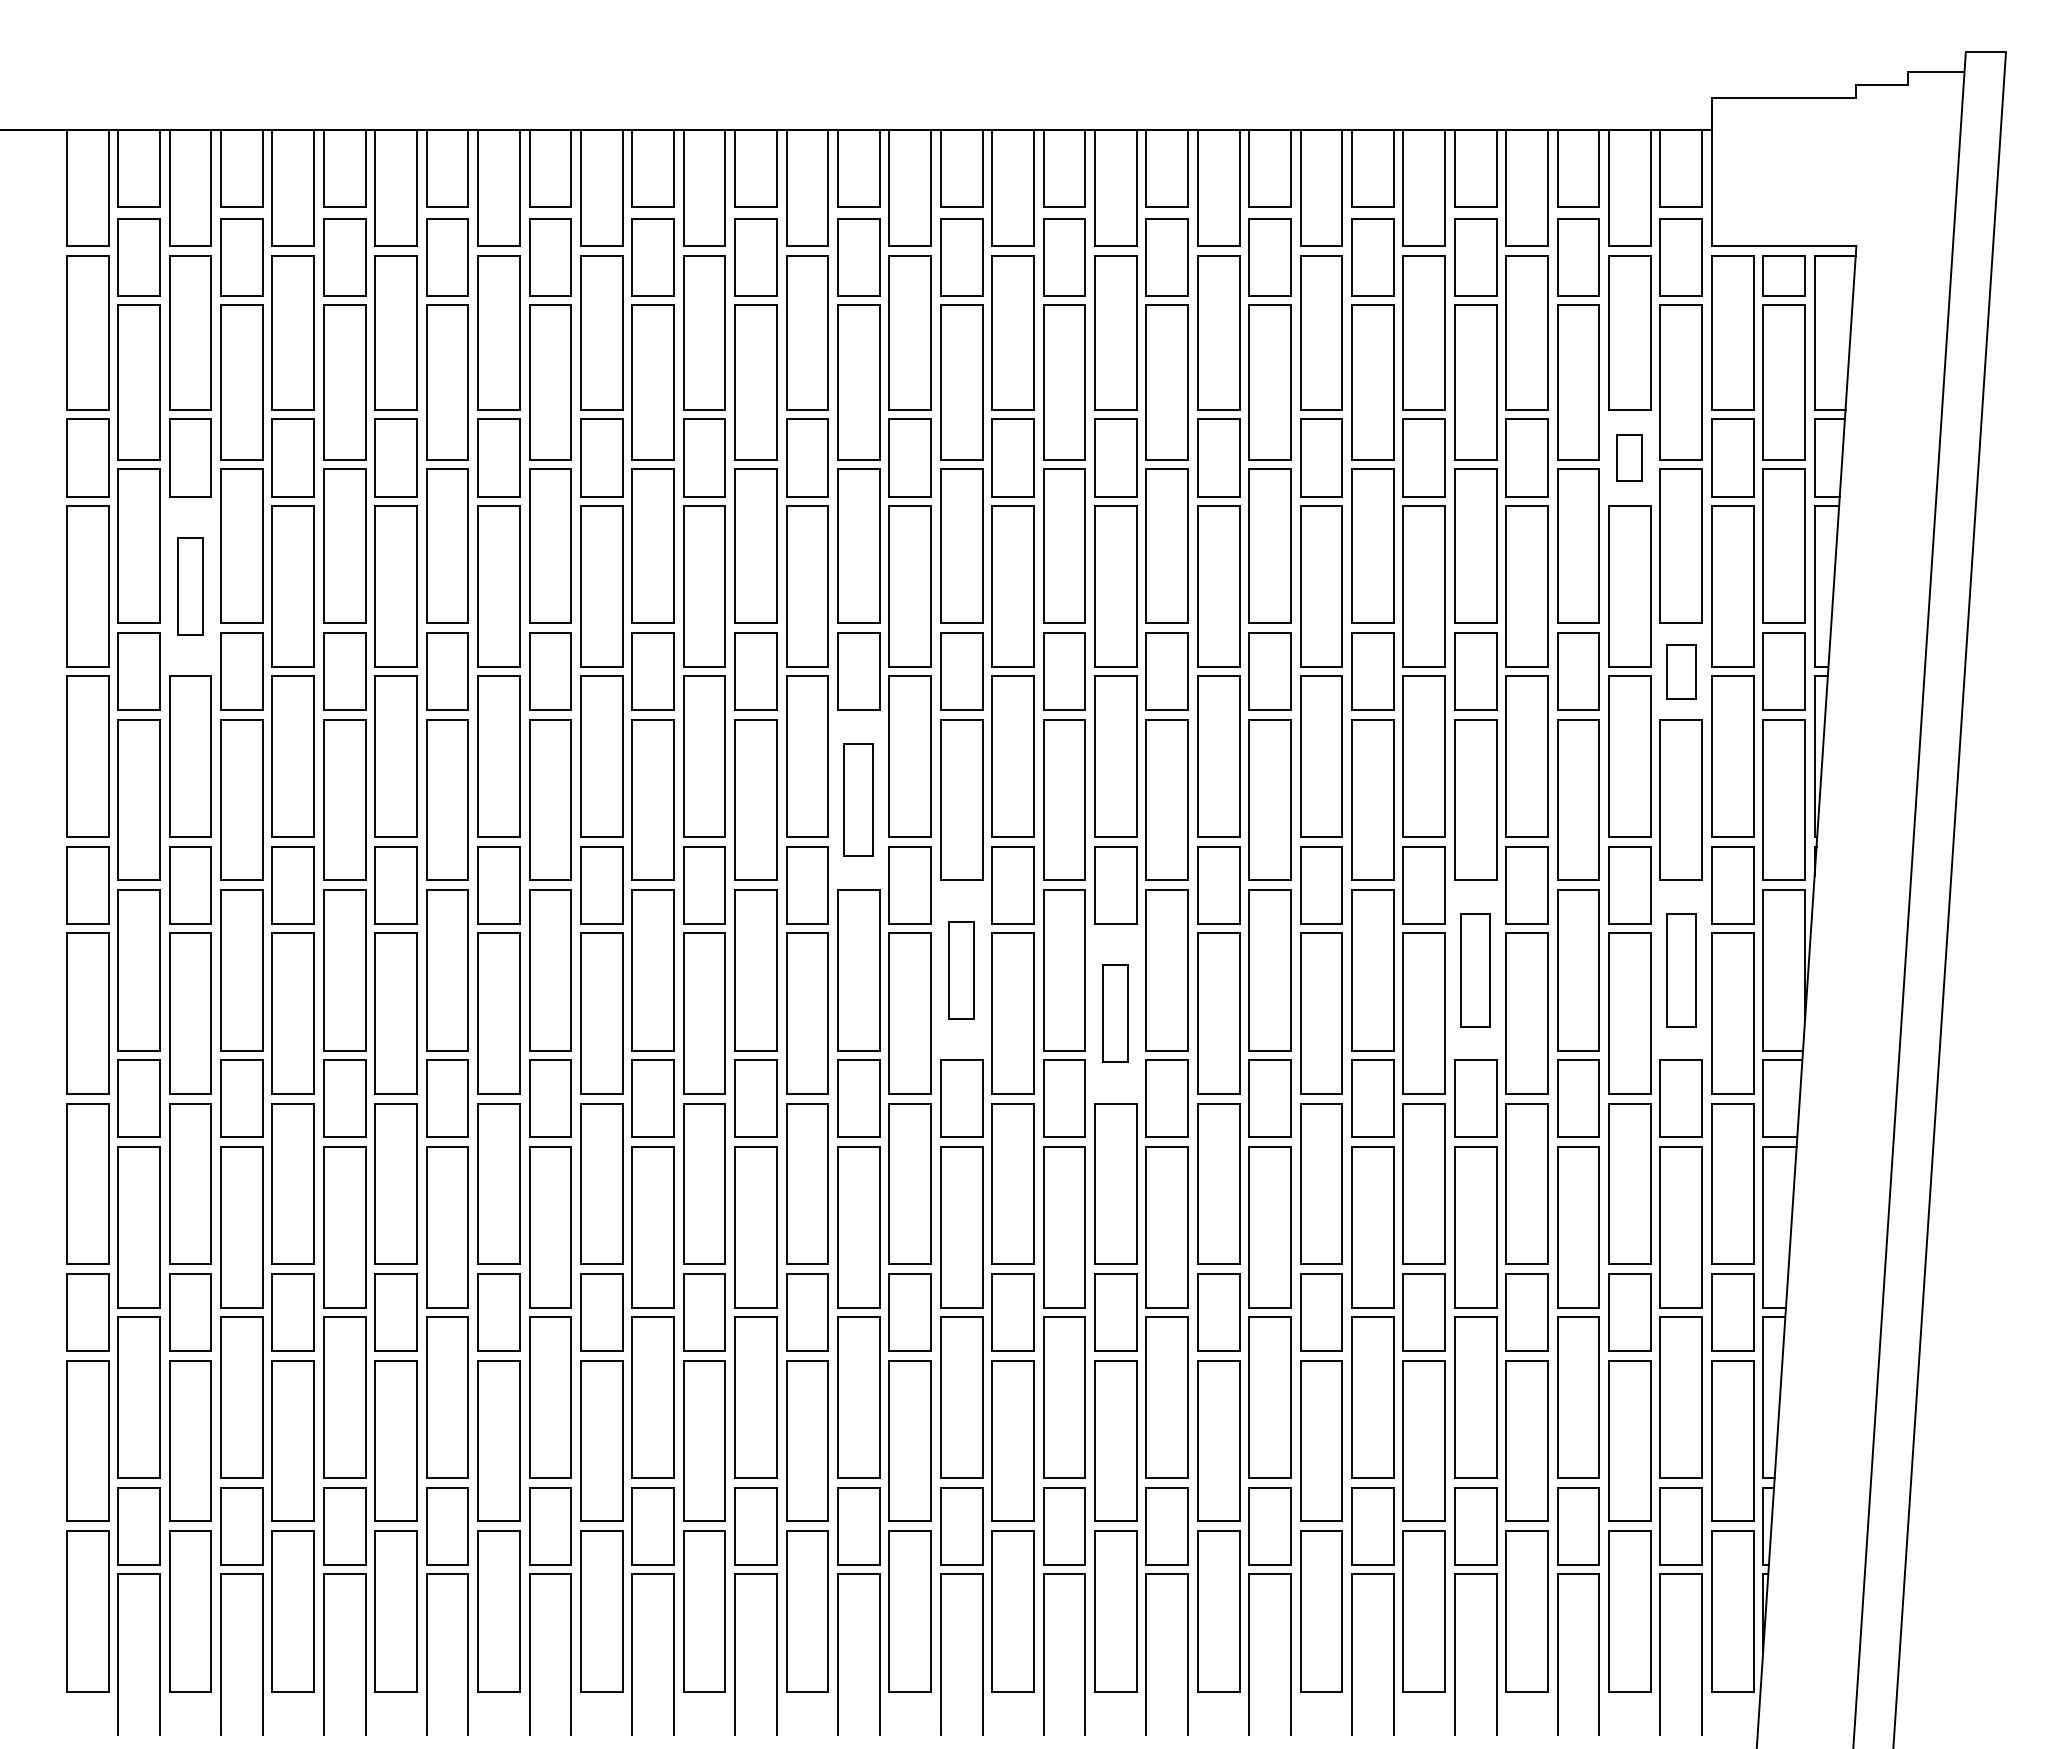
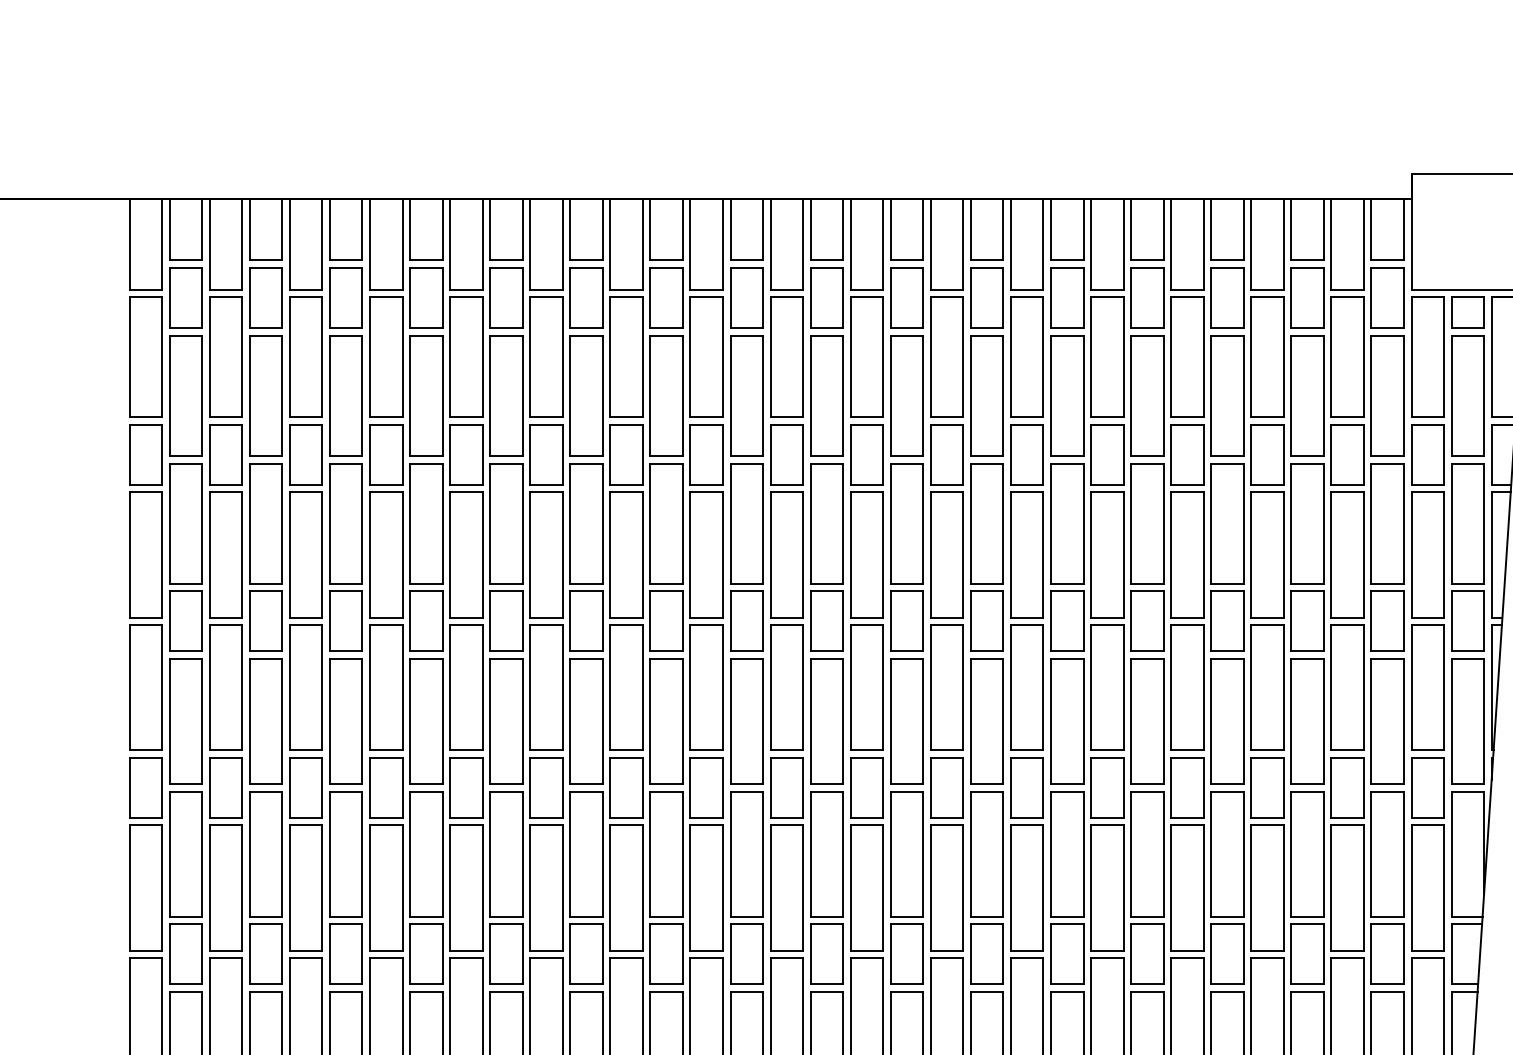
part: (1629, 457) -> (1347, 454), size x1.67
part: (190, 586) -> (225, 554), size x1.67
part: (1680, 671) -> (1387, 621), size x1.43
part: (858, 799) -> (746, 720), size x1.43
part: (961, 970) -> (826, 854), size x1.67
part: (1475, 970) -> (1227, 854), size x1.43
part: (1680, 970) -> (1387, 854), size x1.43
part: (1115, 1013) -> (946, 887), size x1.67

